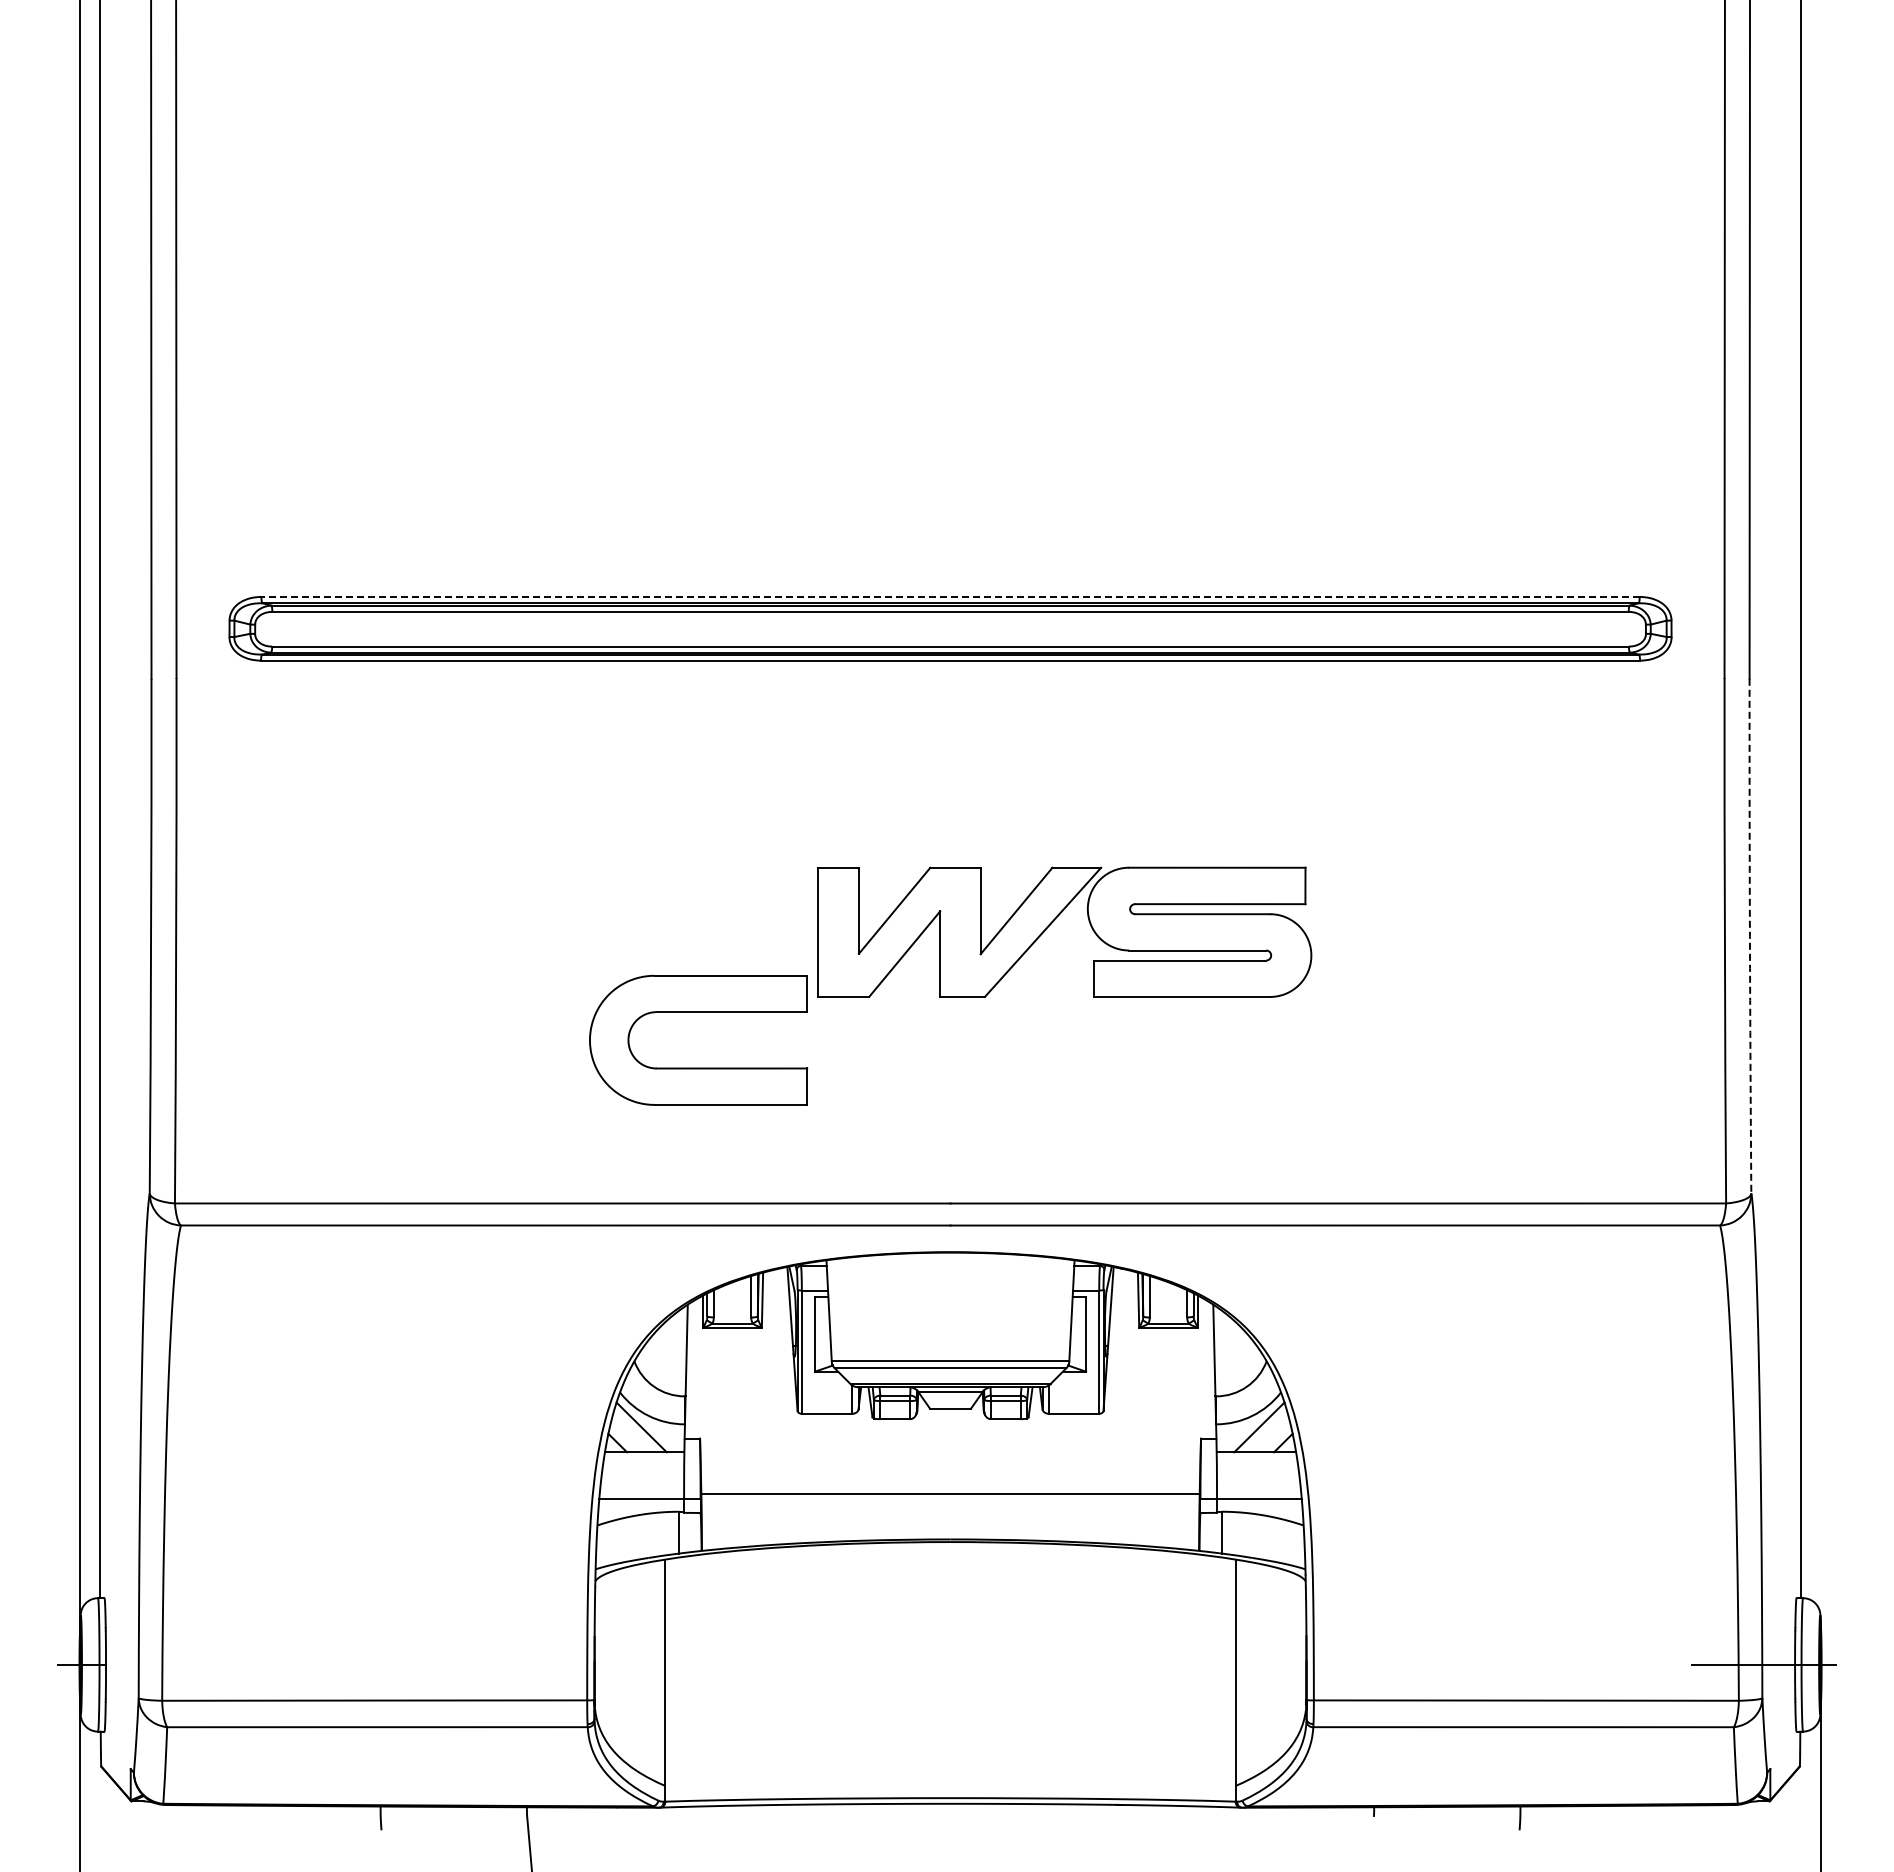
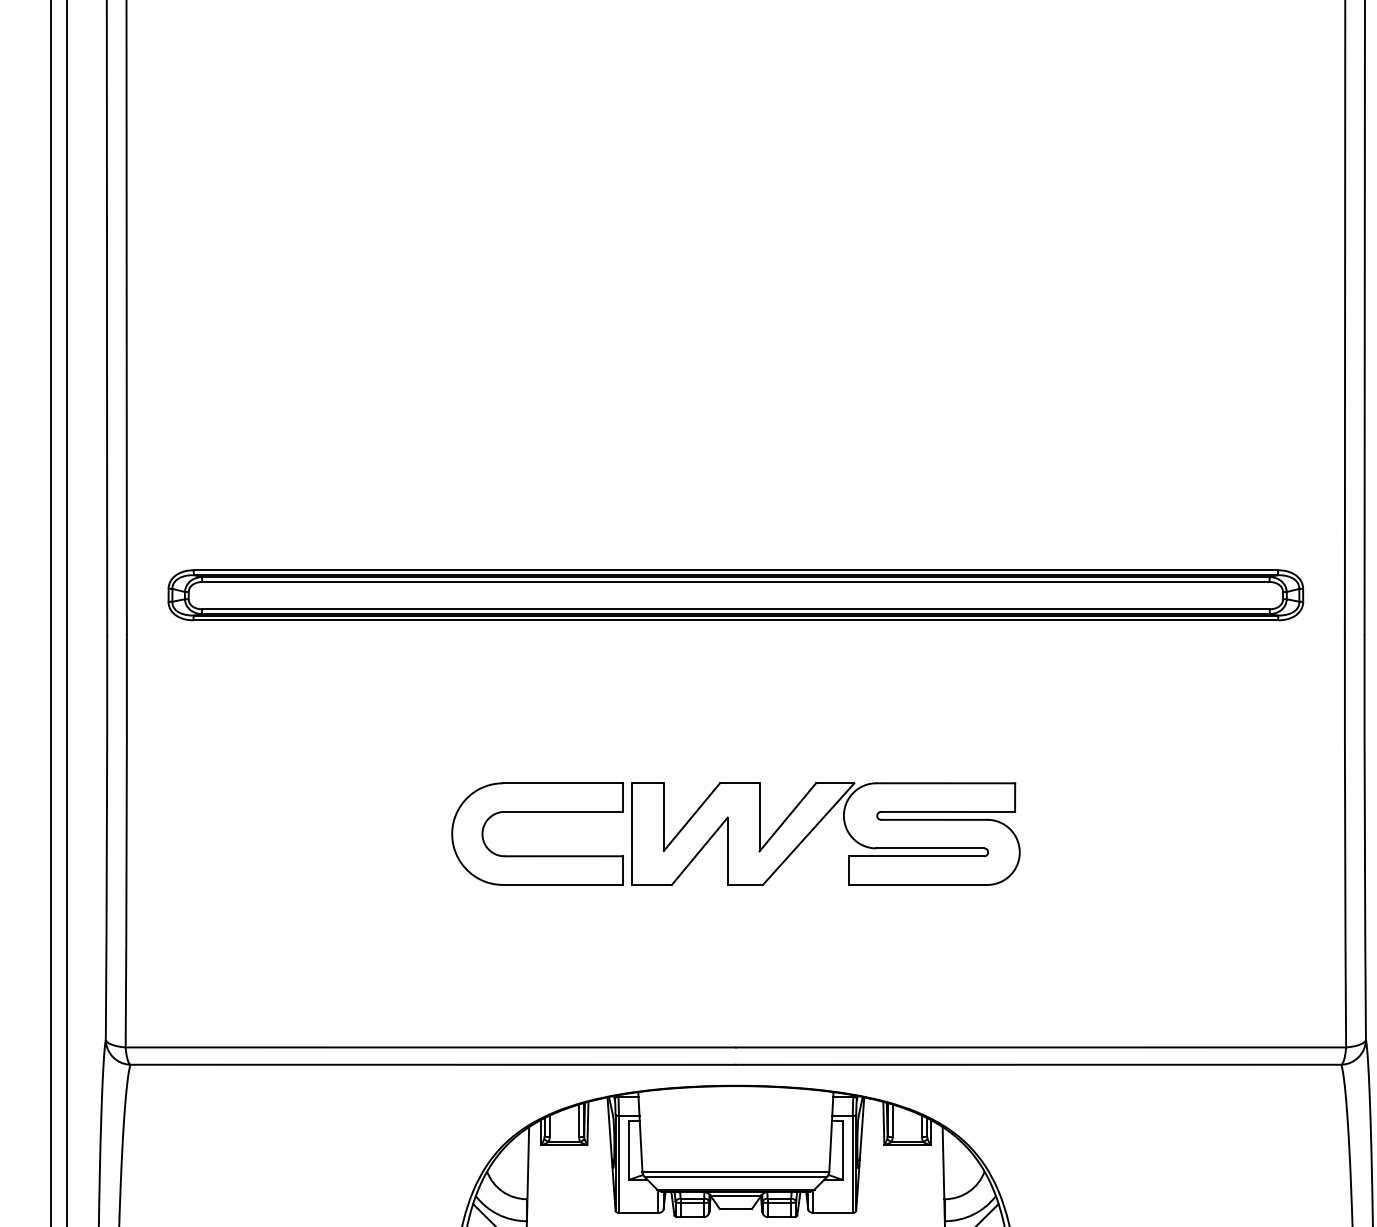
line: (950, 596) -> (735, 569), dashed -> solid
arc: (1749, 936) -> (1364, 837), dashed -> solid
part: (698, 1012) -> (537, 812), moved

